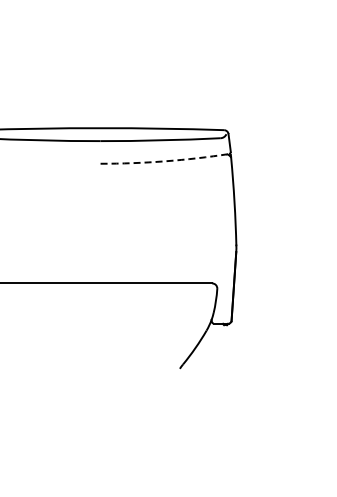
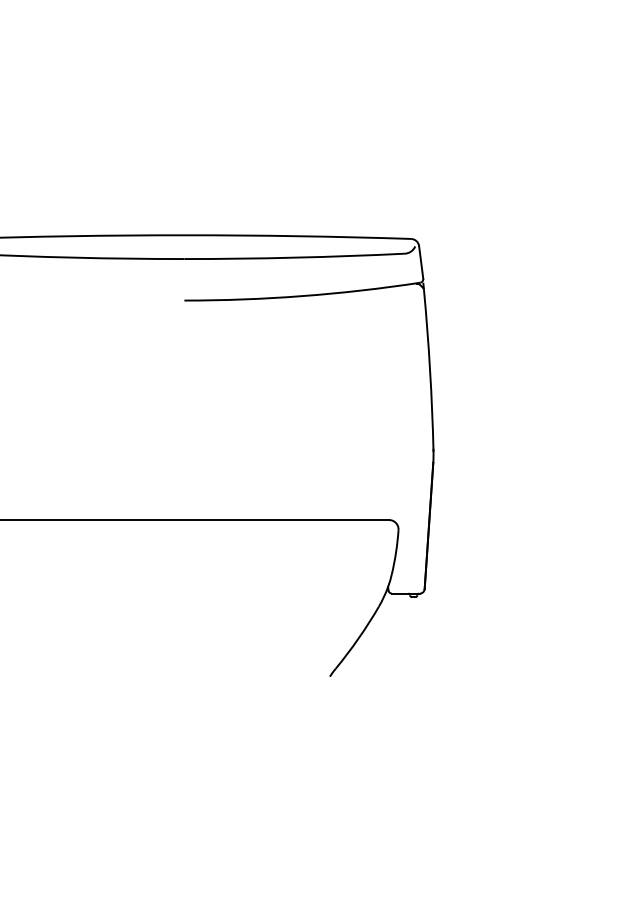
arc: (165, 161) -> (303, 296), dashed -> solid

